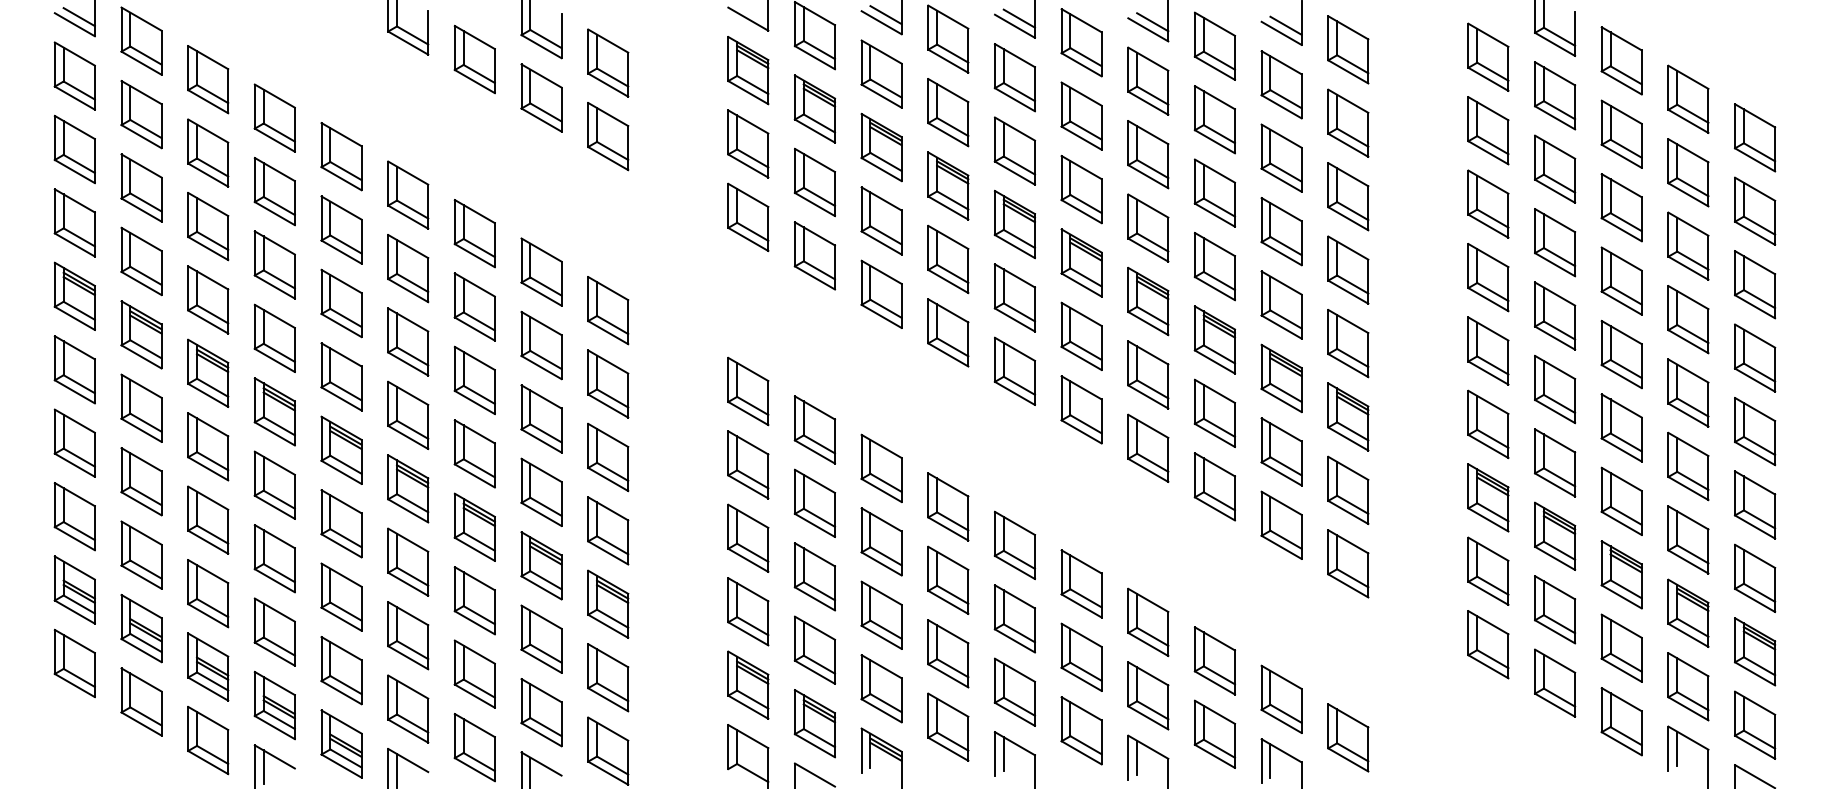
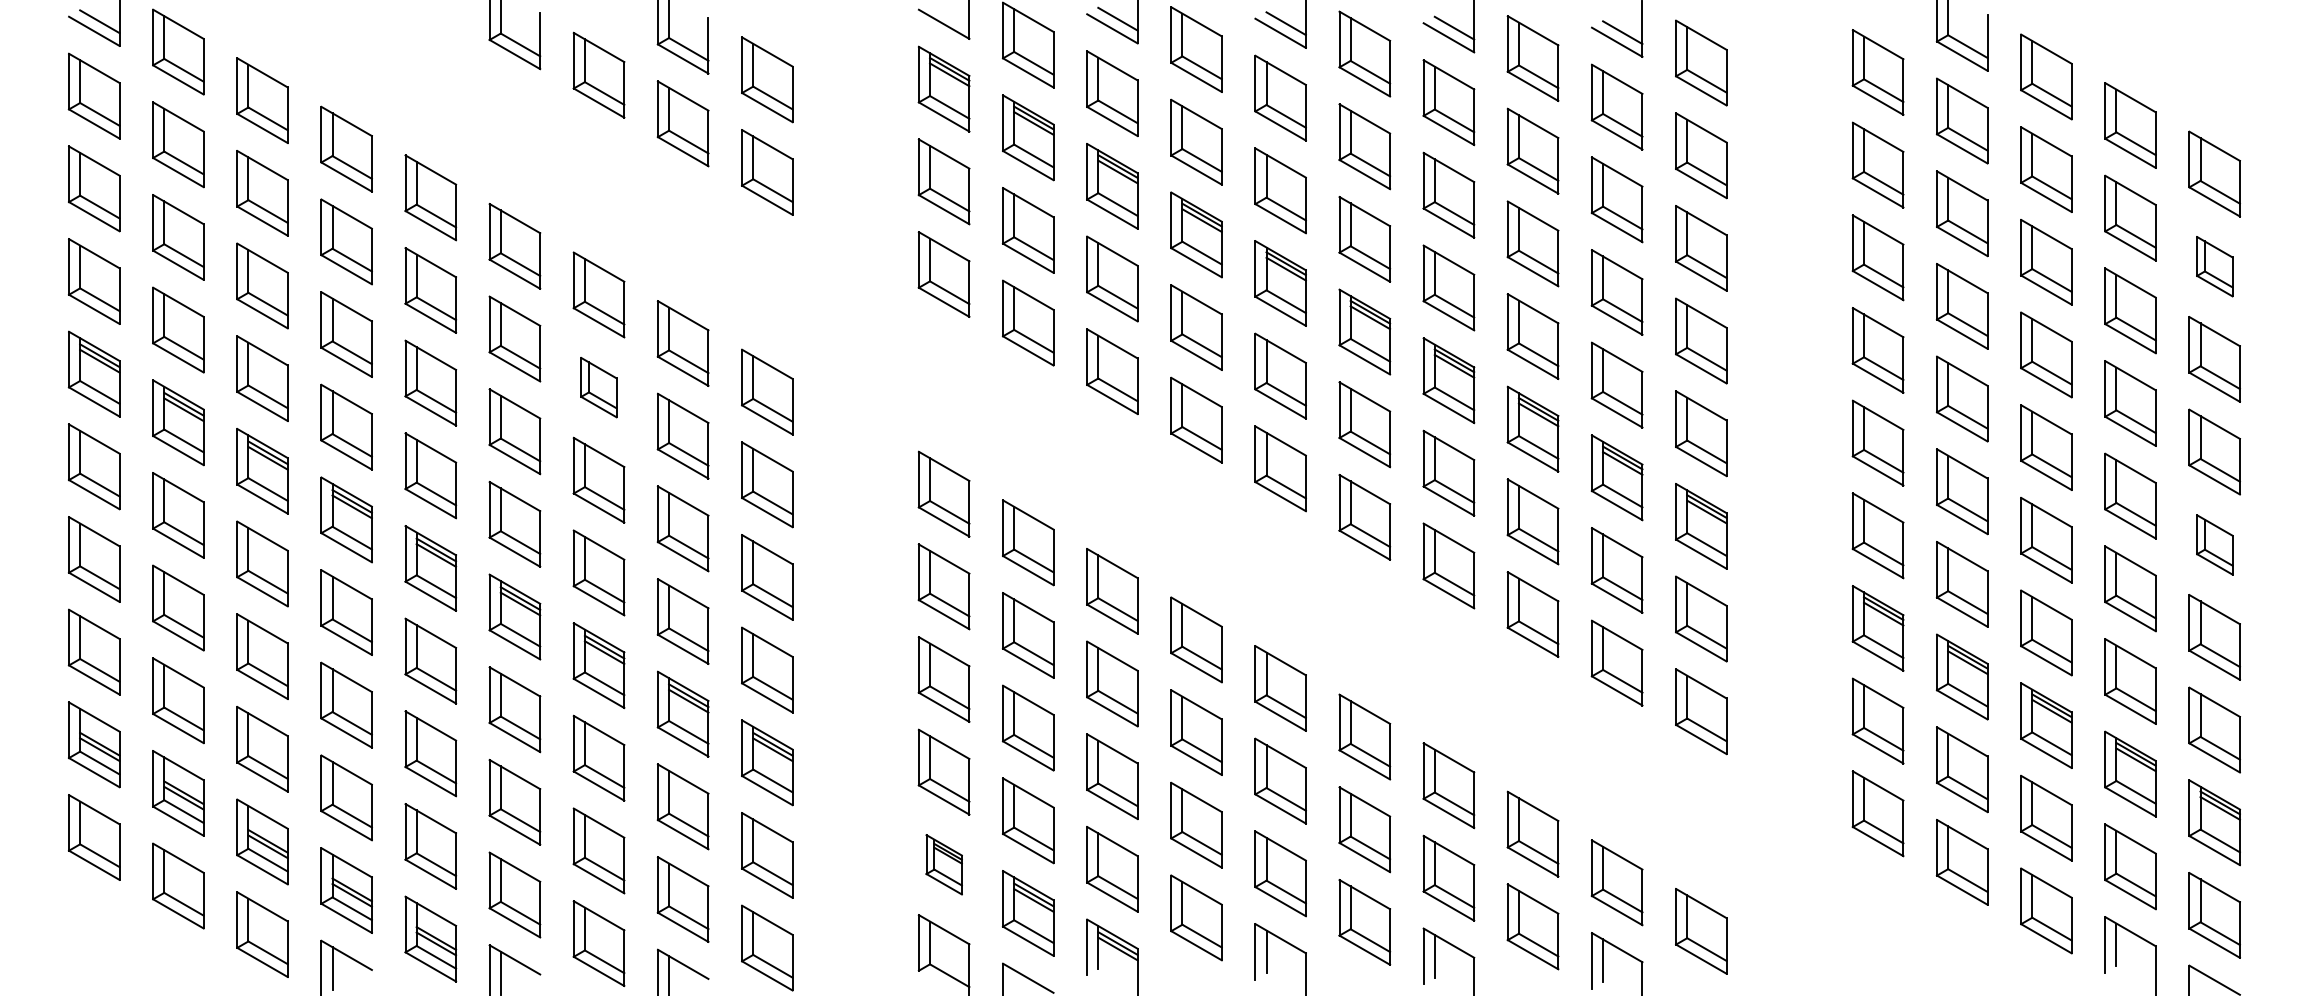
part: (1755, 210) -> (2215, 265), size x0.7
part: (474, 306) -> (598, 386), size x0.7
part: (1755, 431) -> (2215, 544), size x0.7
part: (748, 684) -> (944, 863), size x0.7

